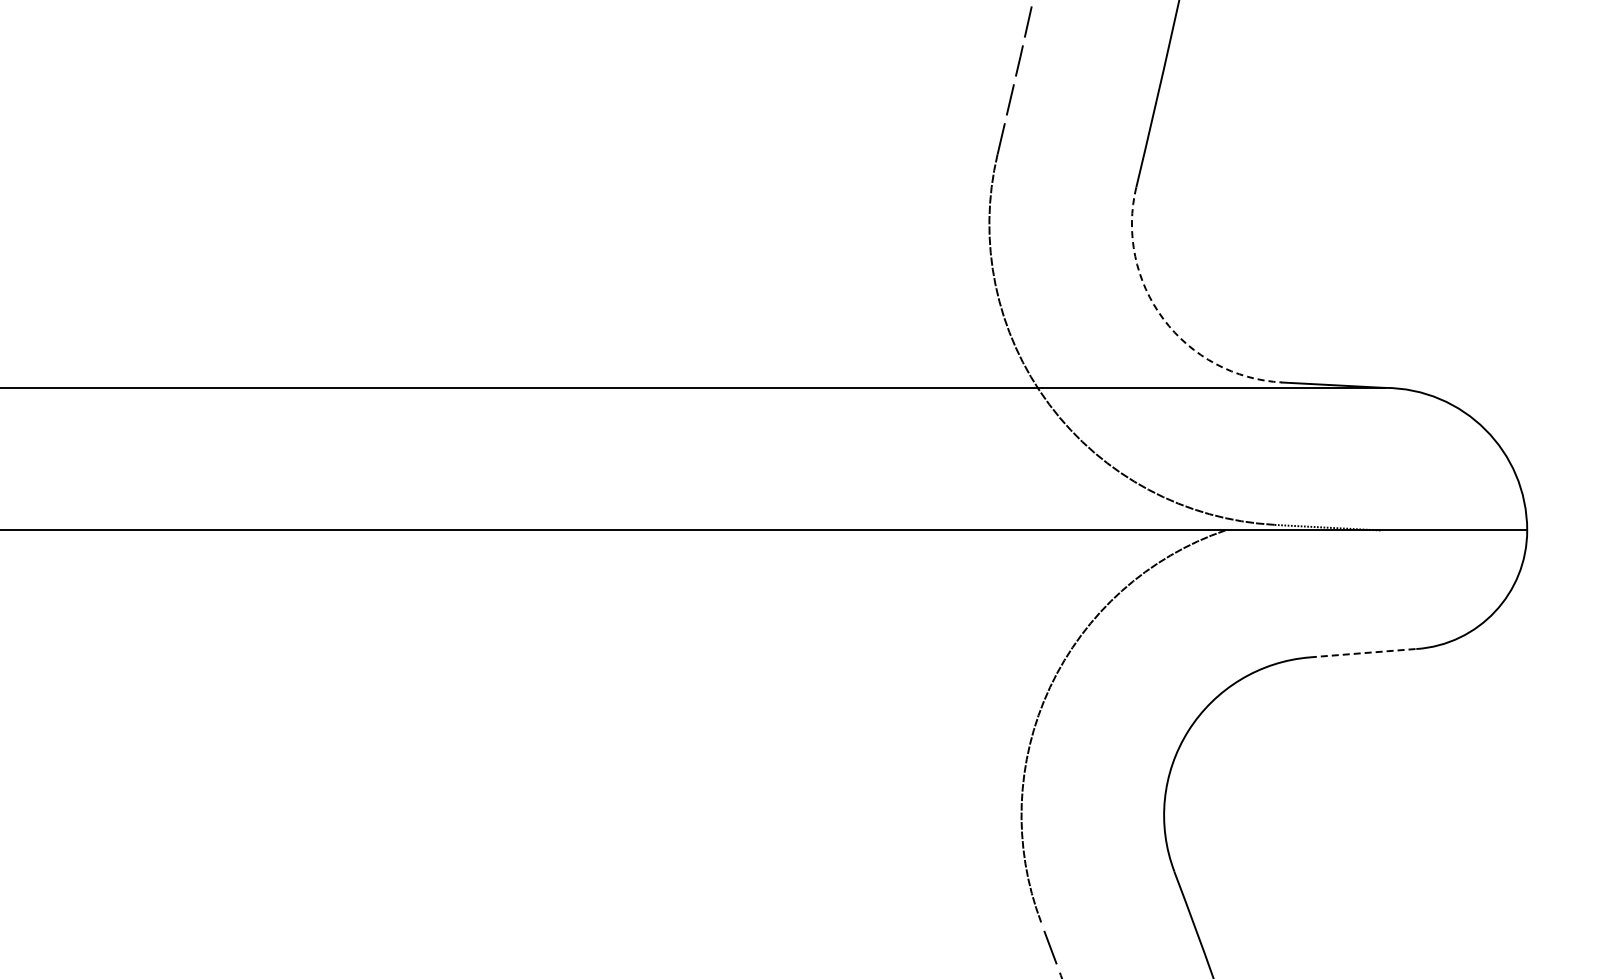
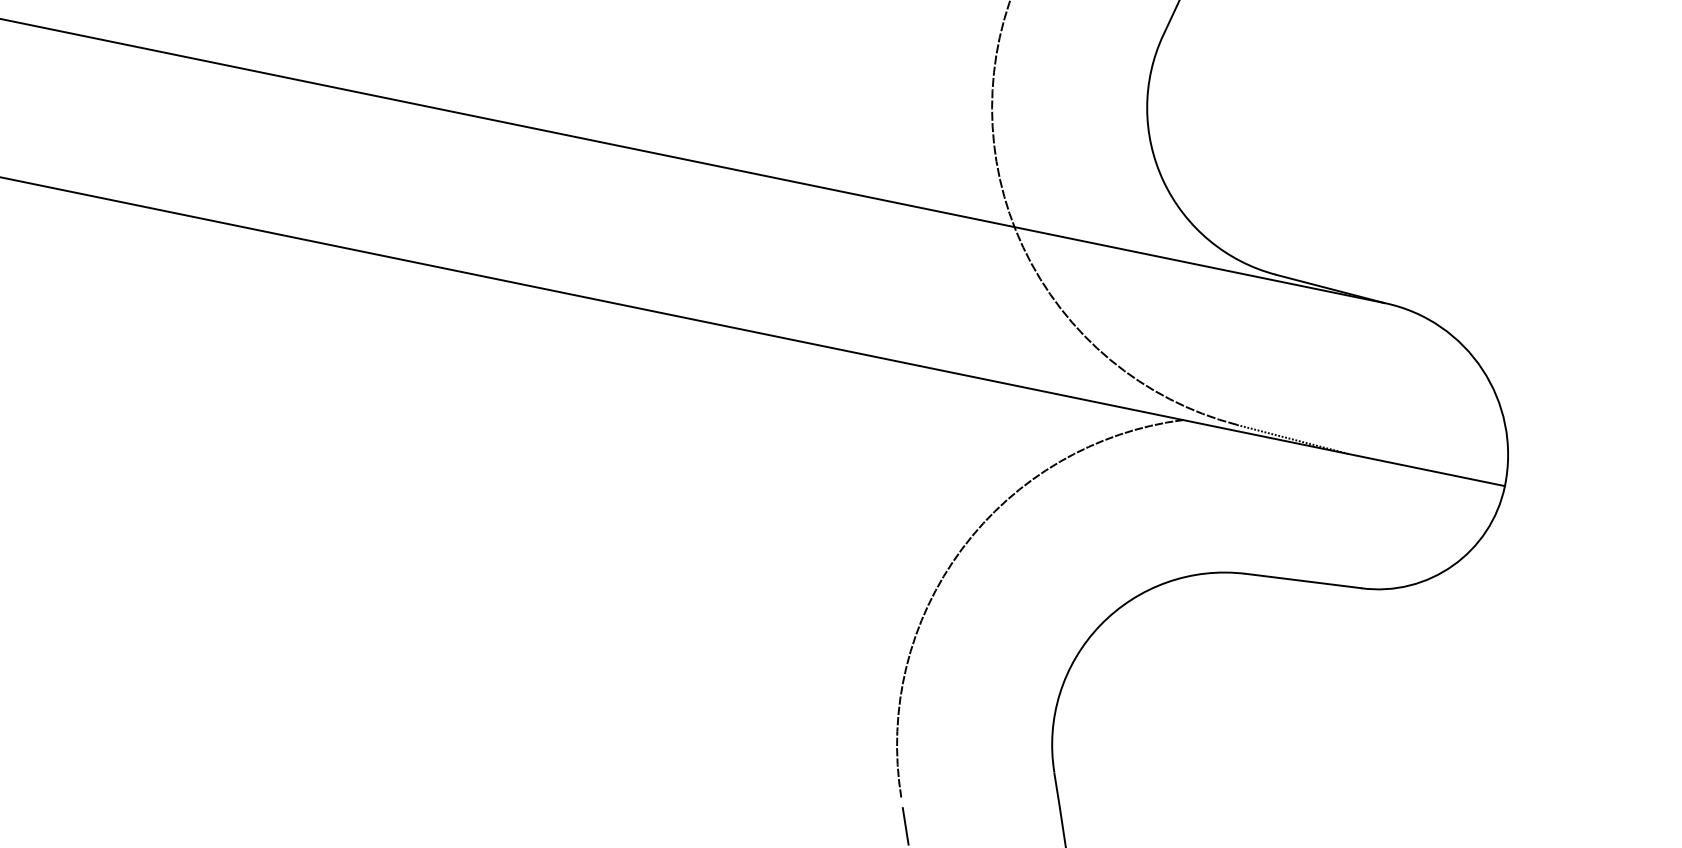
arc: (1163, 319) -> (1163, 181), dashed -> solid
line: (1363, 653) -> (1303, 581), dashed -> solid

